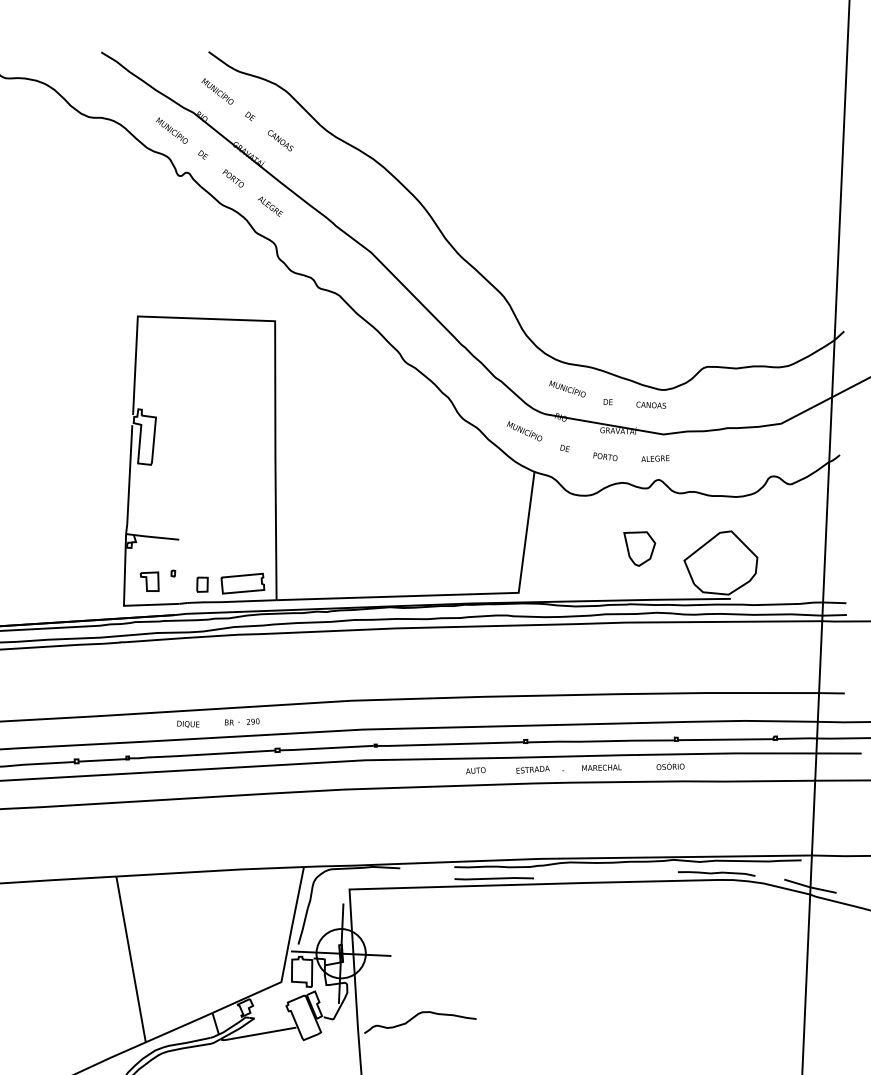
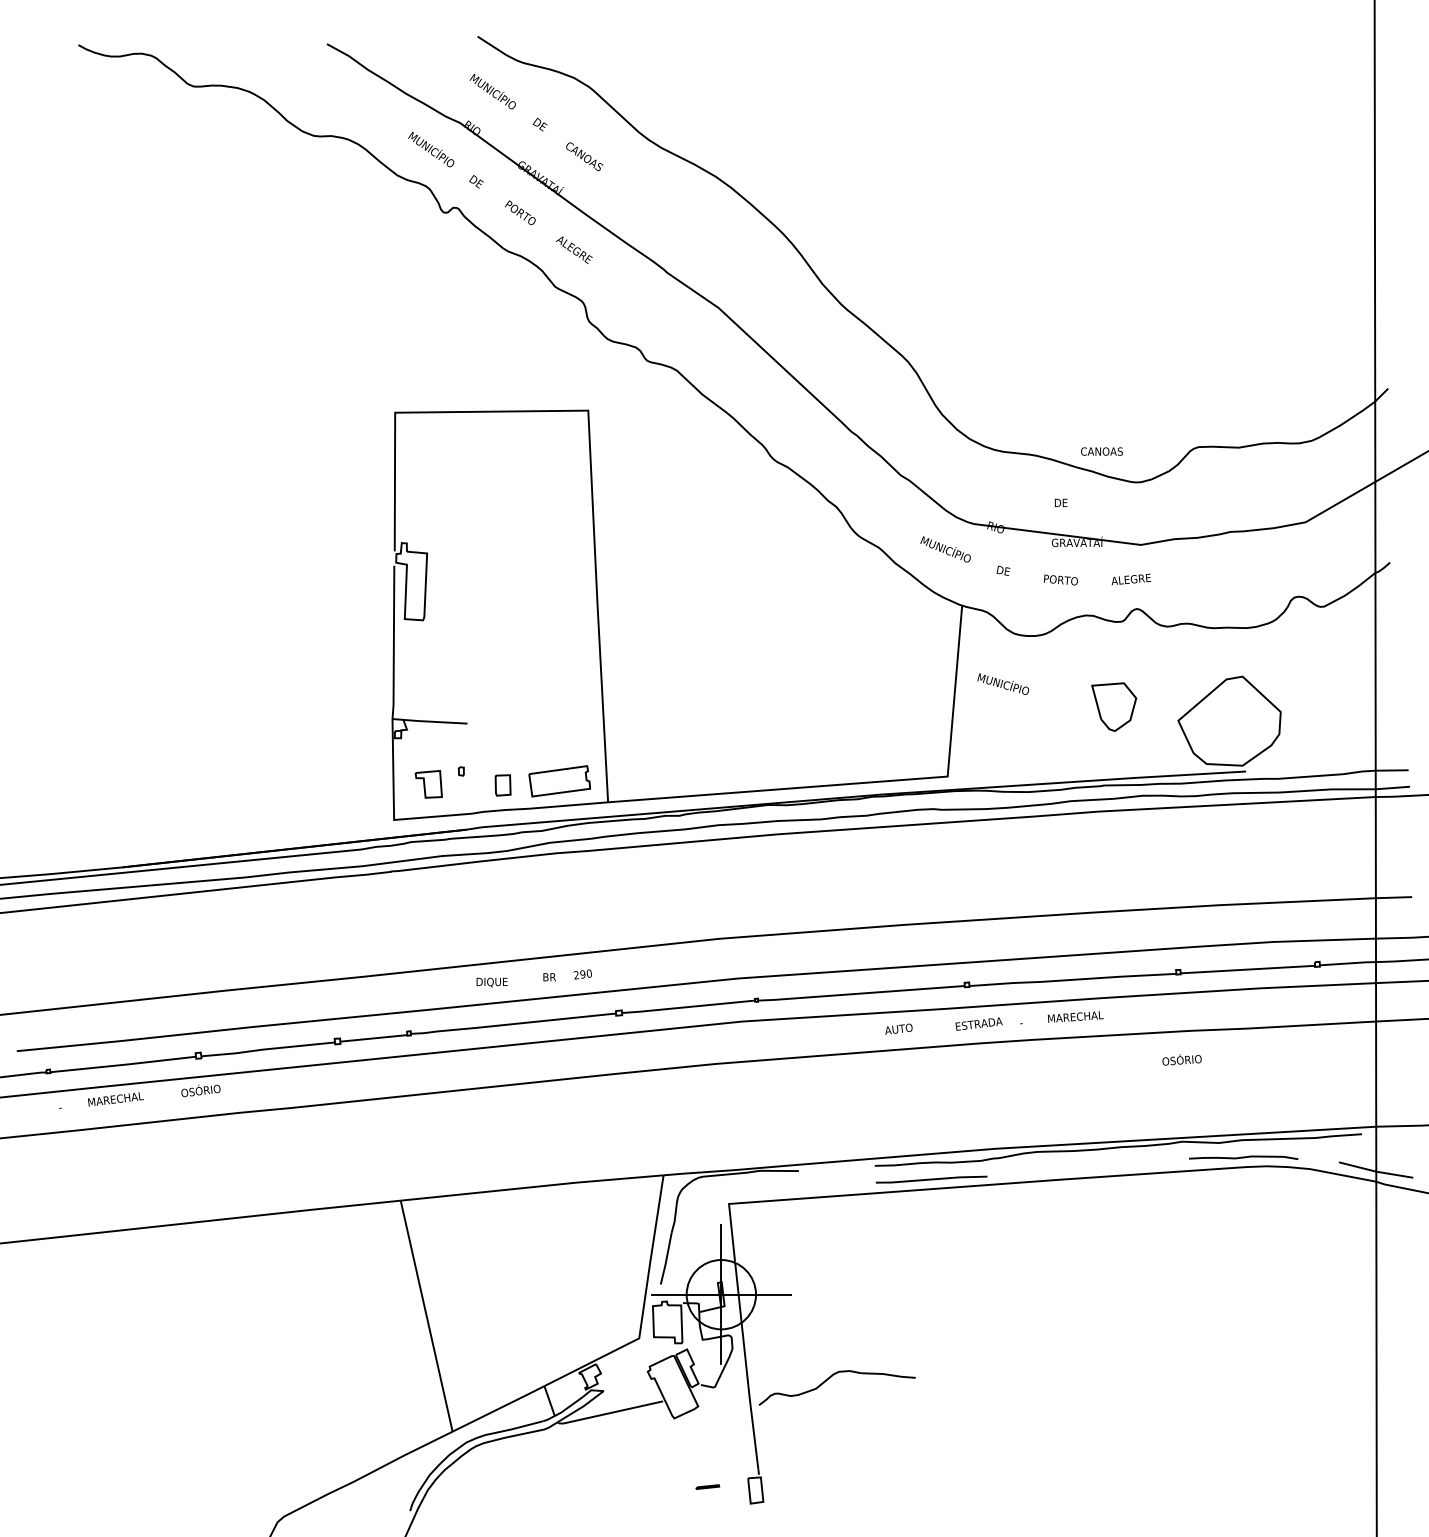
text: (567, 388) -> (1002, 683), moved
text: (650, 405) -> (1101, 451), moved
text: (670, 766) -> (1181, 1059), moved

